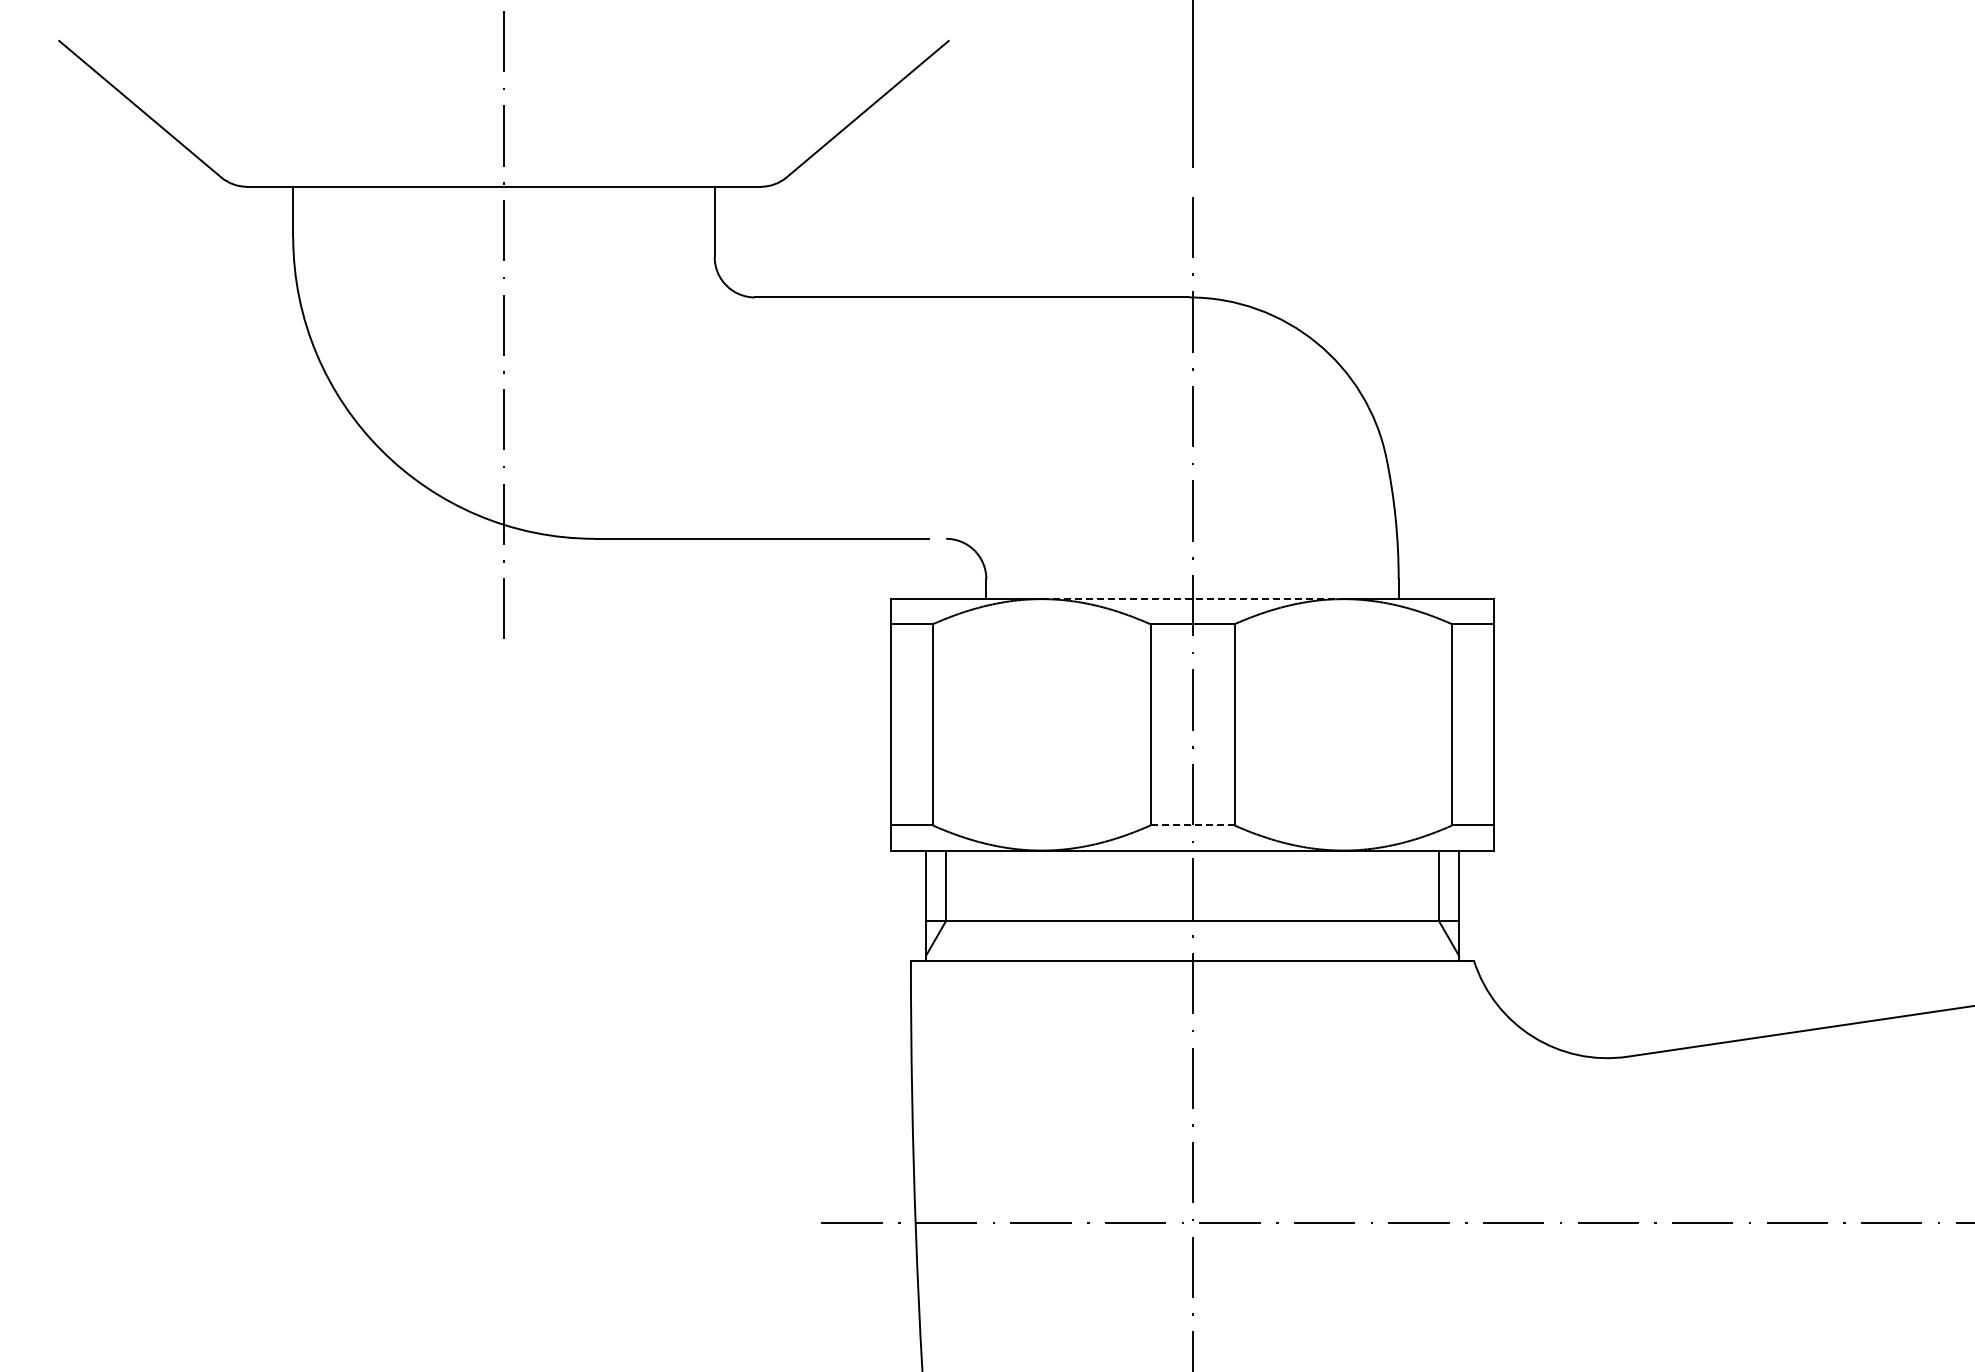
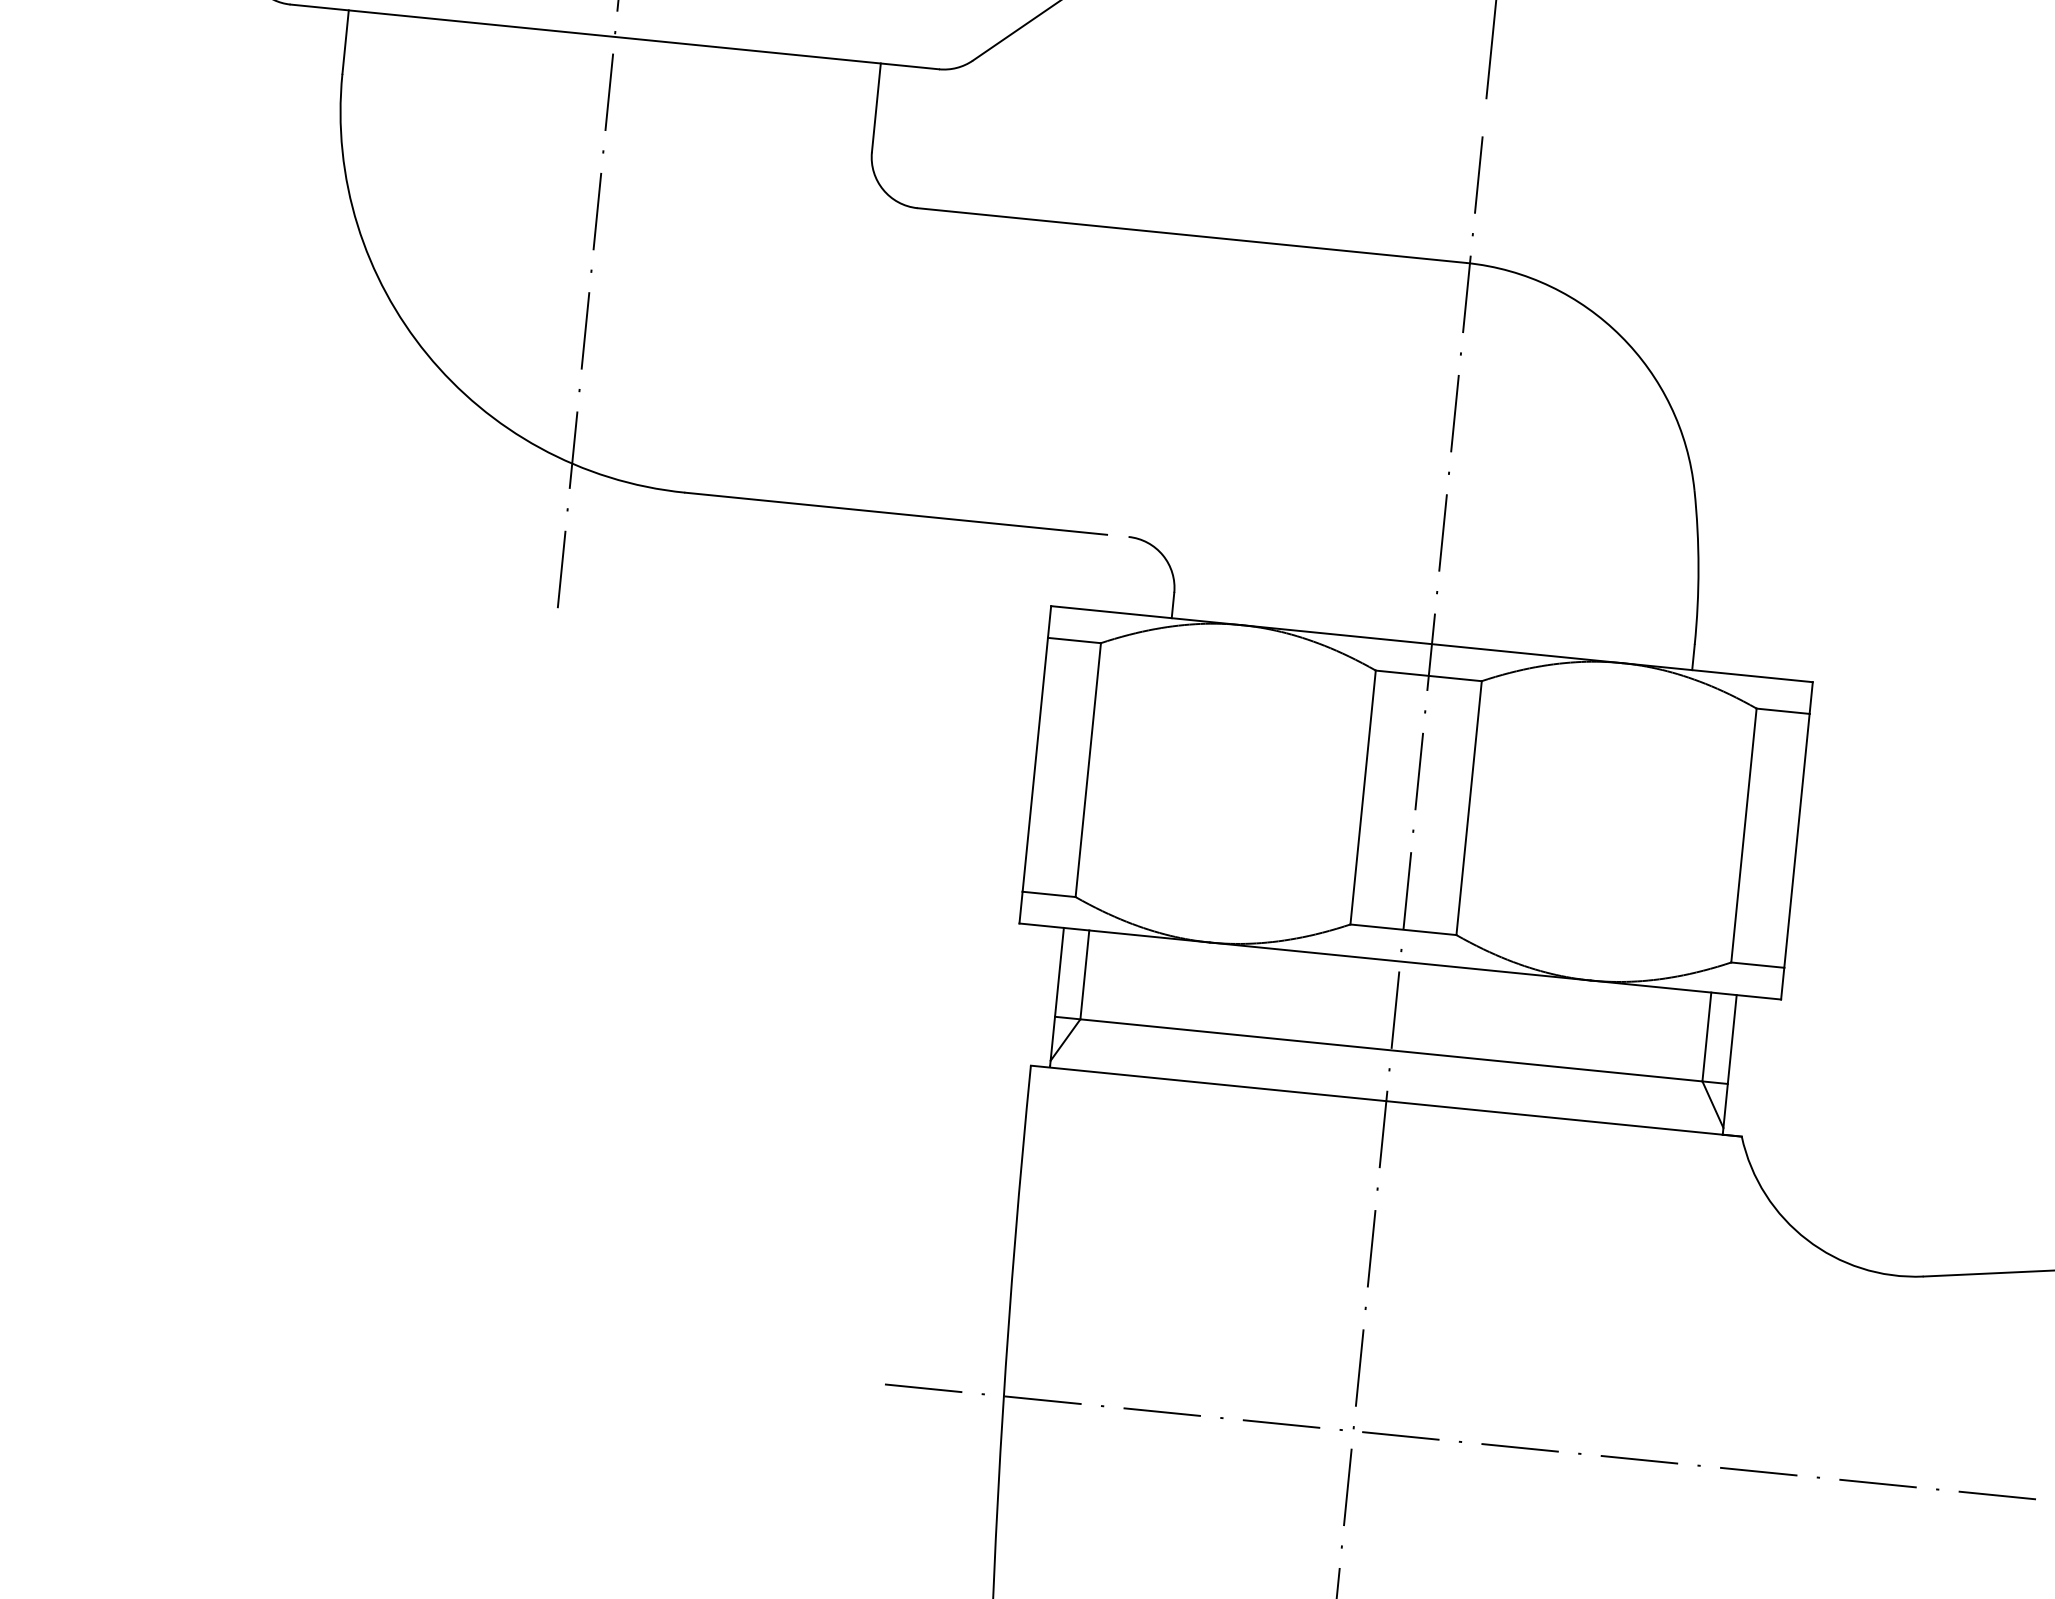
line: (1192, 599) -> (1431, 644), dashed -> solid
line: (1192, 825) -> (1403, 929), dashed -> solid

